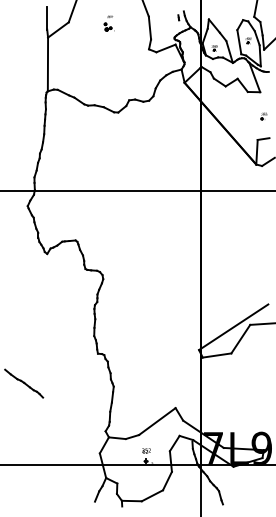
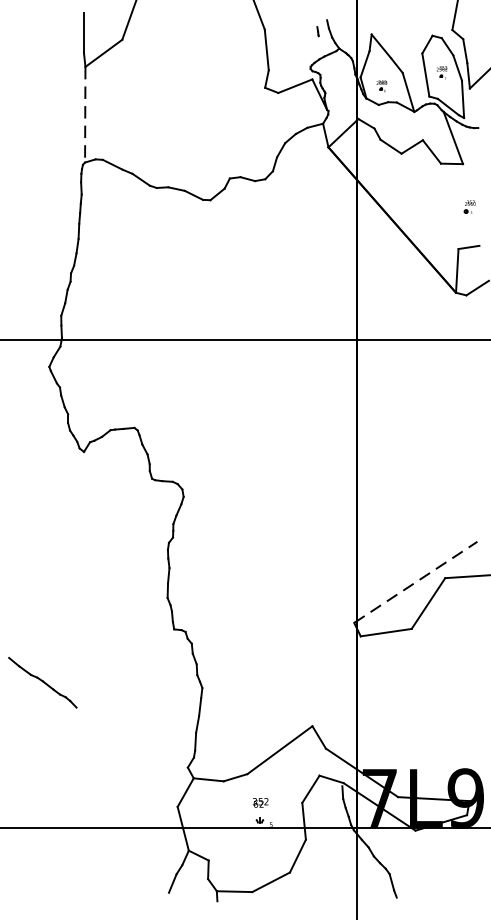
part: (108, 23) -> (193, 41), removed
line: (47, 64) -> (84, 114), solid -> dashed
line: (234, 326) -> (417, 581), solid -> dashed

